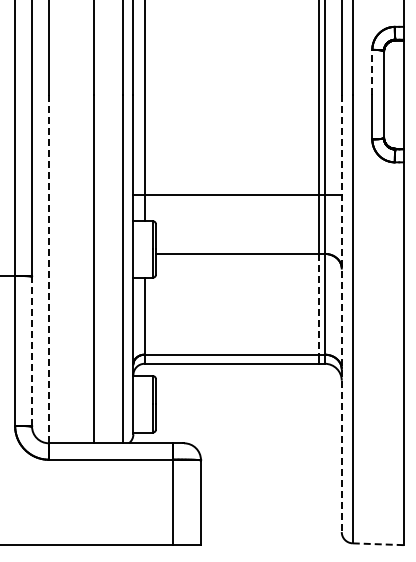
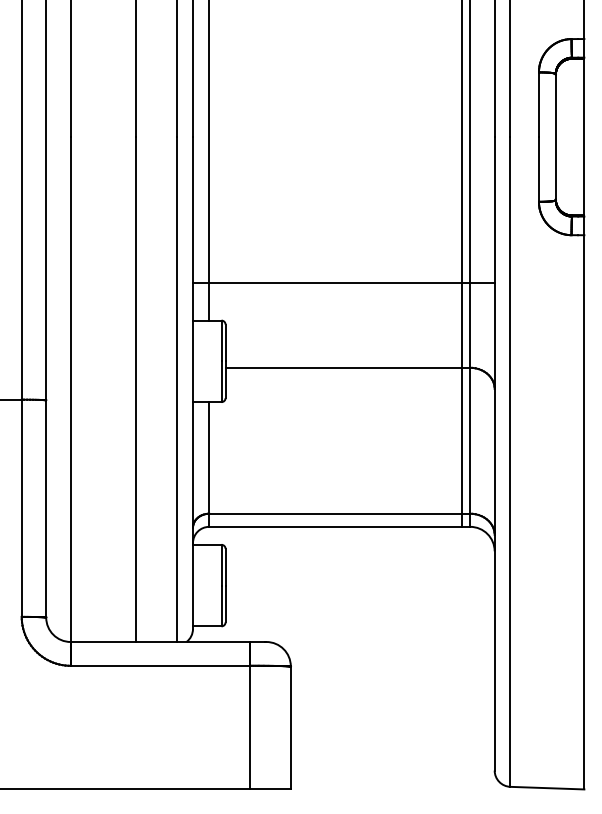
line: (372, 71) -> (539, 103), dashed -> solid
line: (48, 269) -> (70, 390), dashed -> solid
line: (319, 304) -> (462, 441), dashed -> solid
line: (341, 313) -> (494, 454), dashed -> solid
line: (32, 351) -> (46, 509), dashed -> solid
line: (378, 544) -> (547, 788), dashed -> solid

